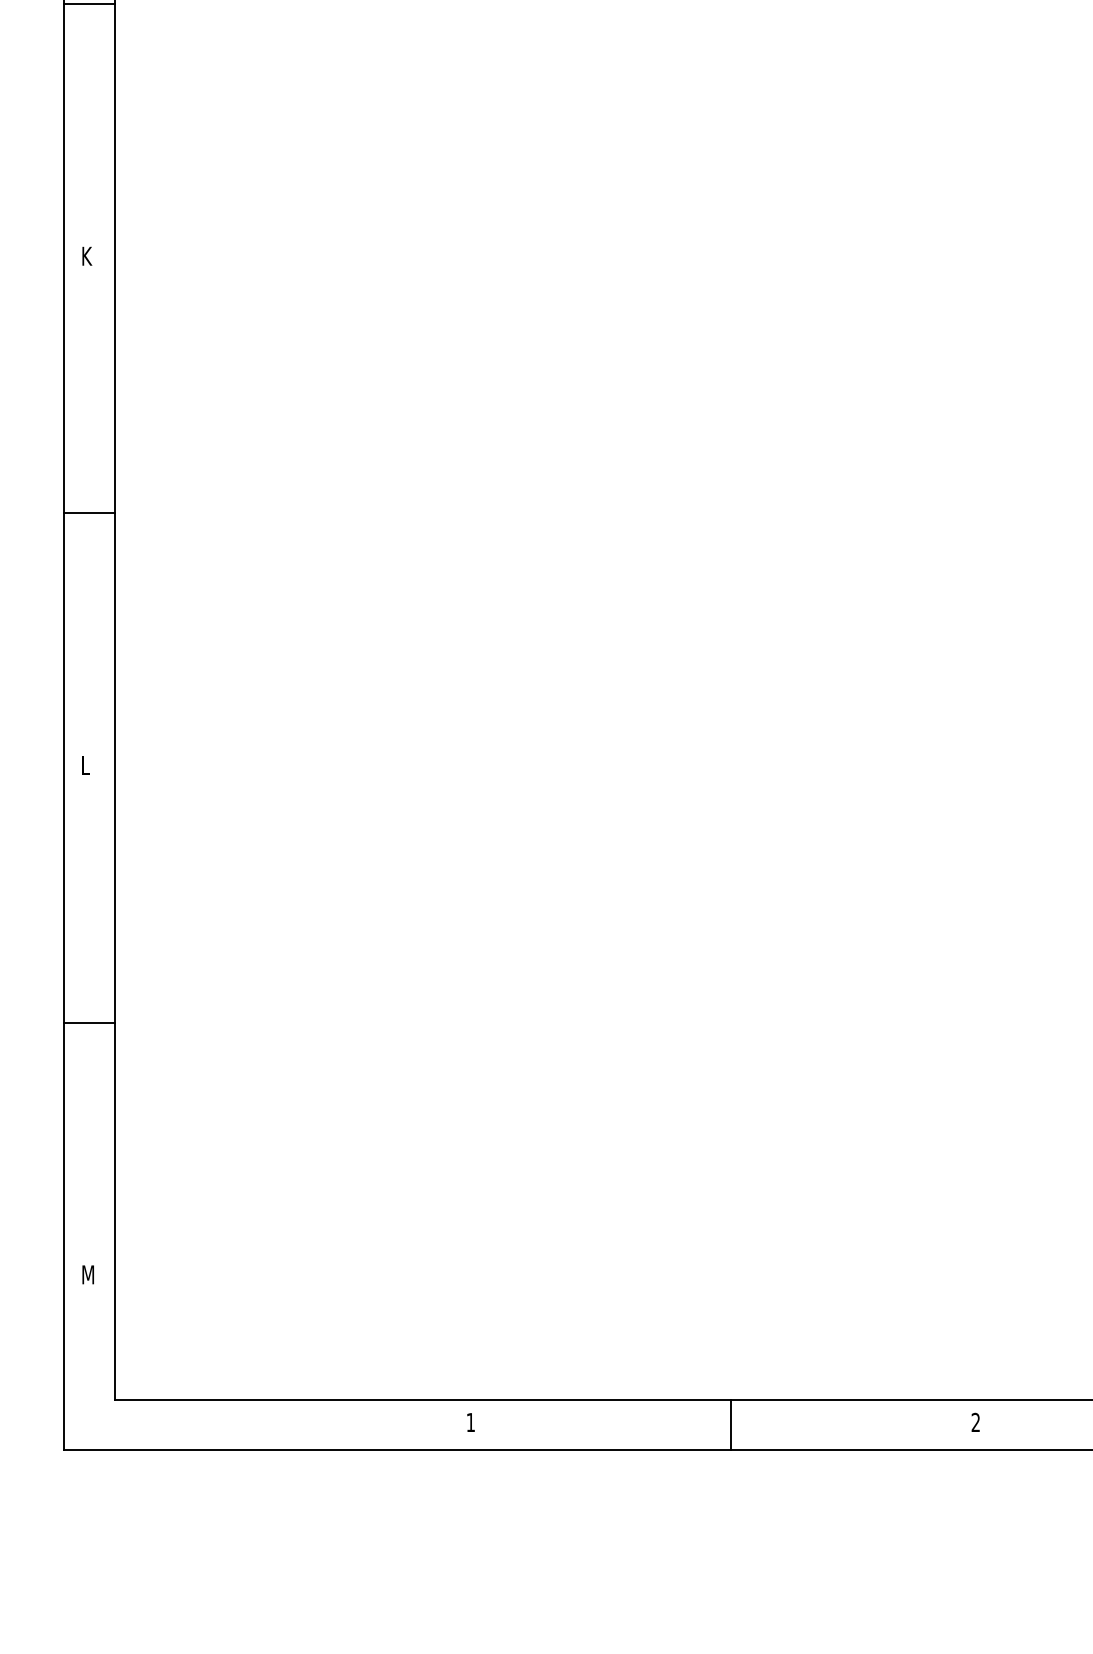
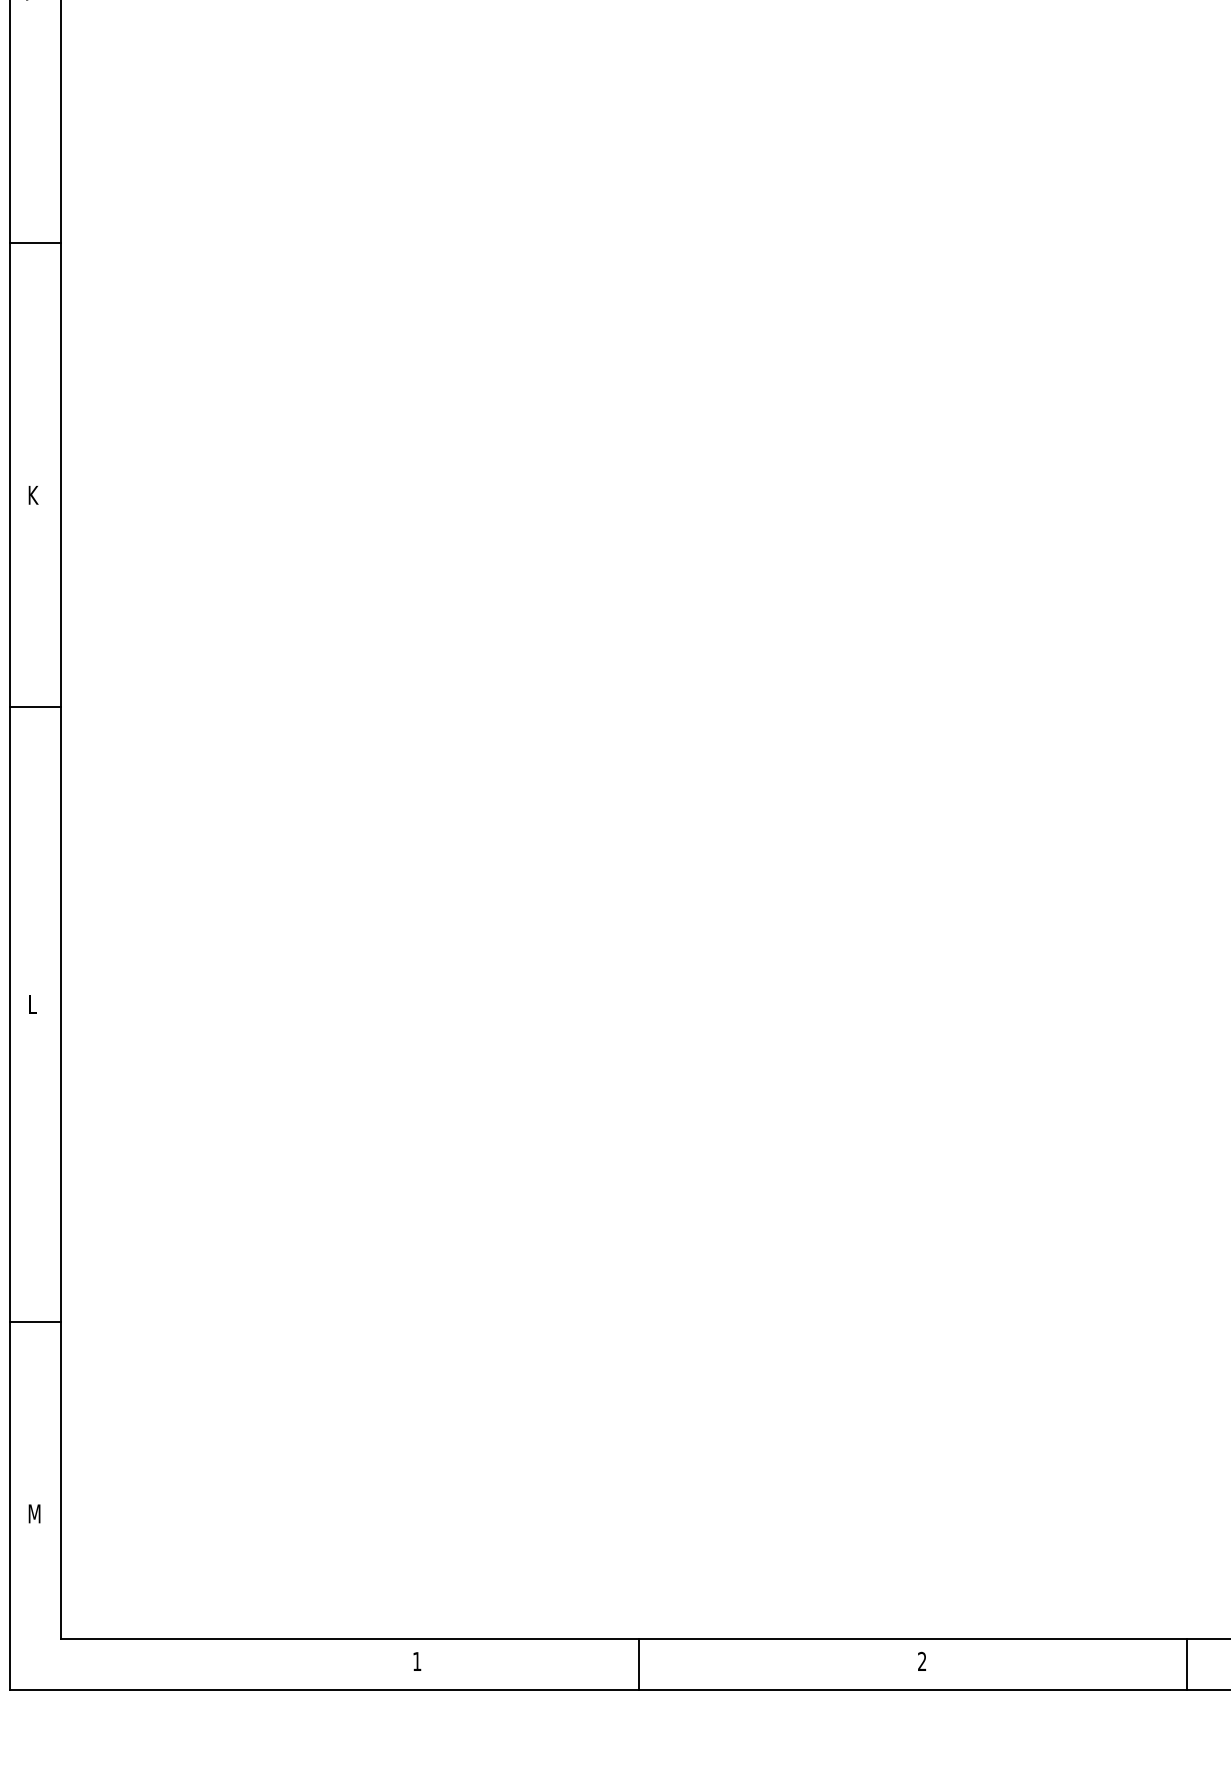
line: (89, 513) -> (35, 707), moved
line: (89, 1022) -> (35, 1321), moved
line: (731, 1424) -> (639, 1663), moved

